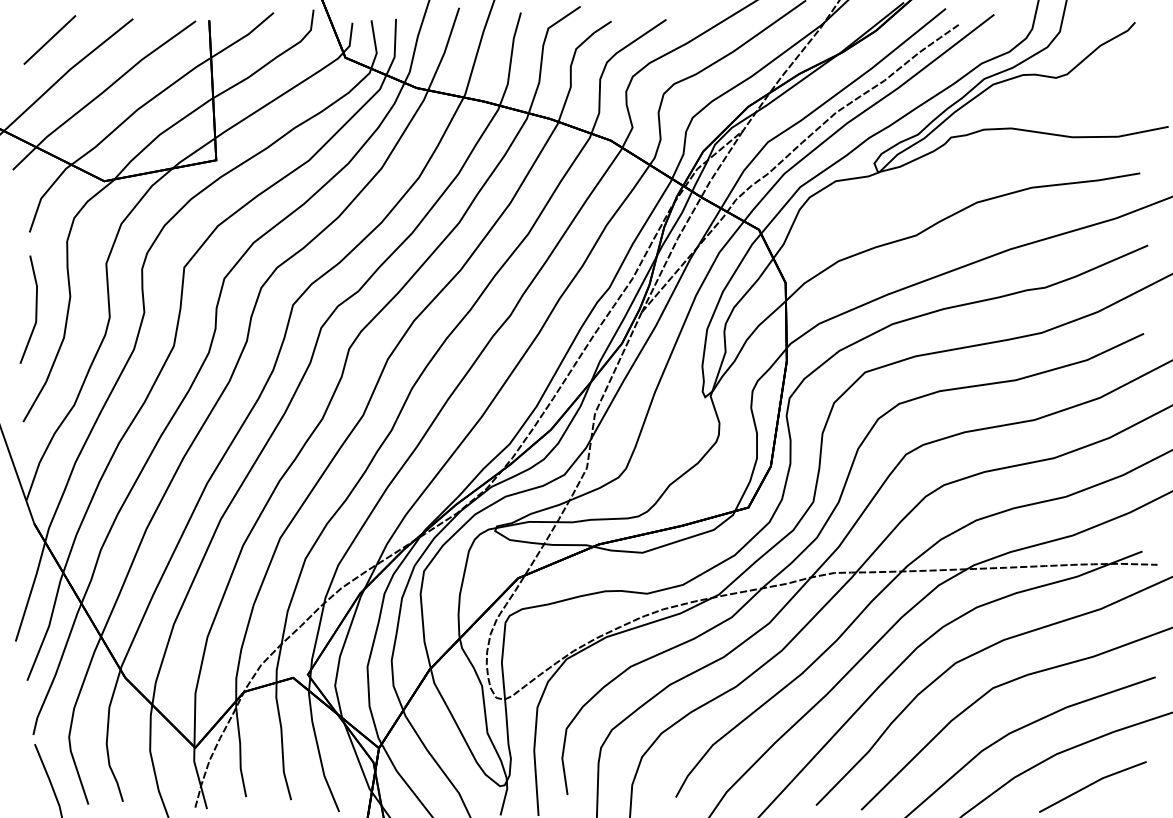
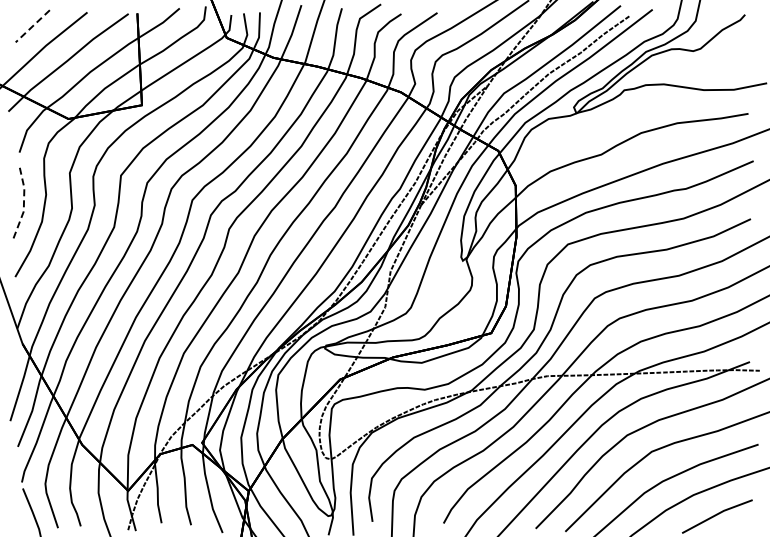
line: (49, 40) -> (32, 26), solid -> dashed
line: (35, 311) -> (23, 204), solid -> dashed

